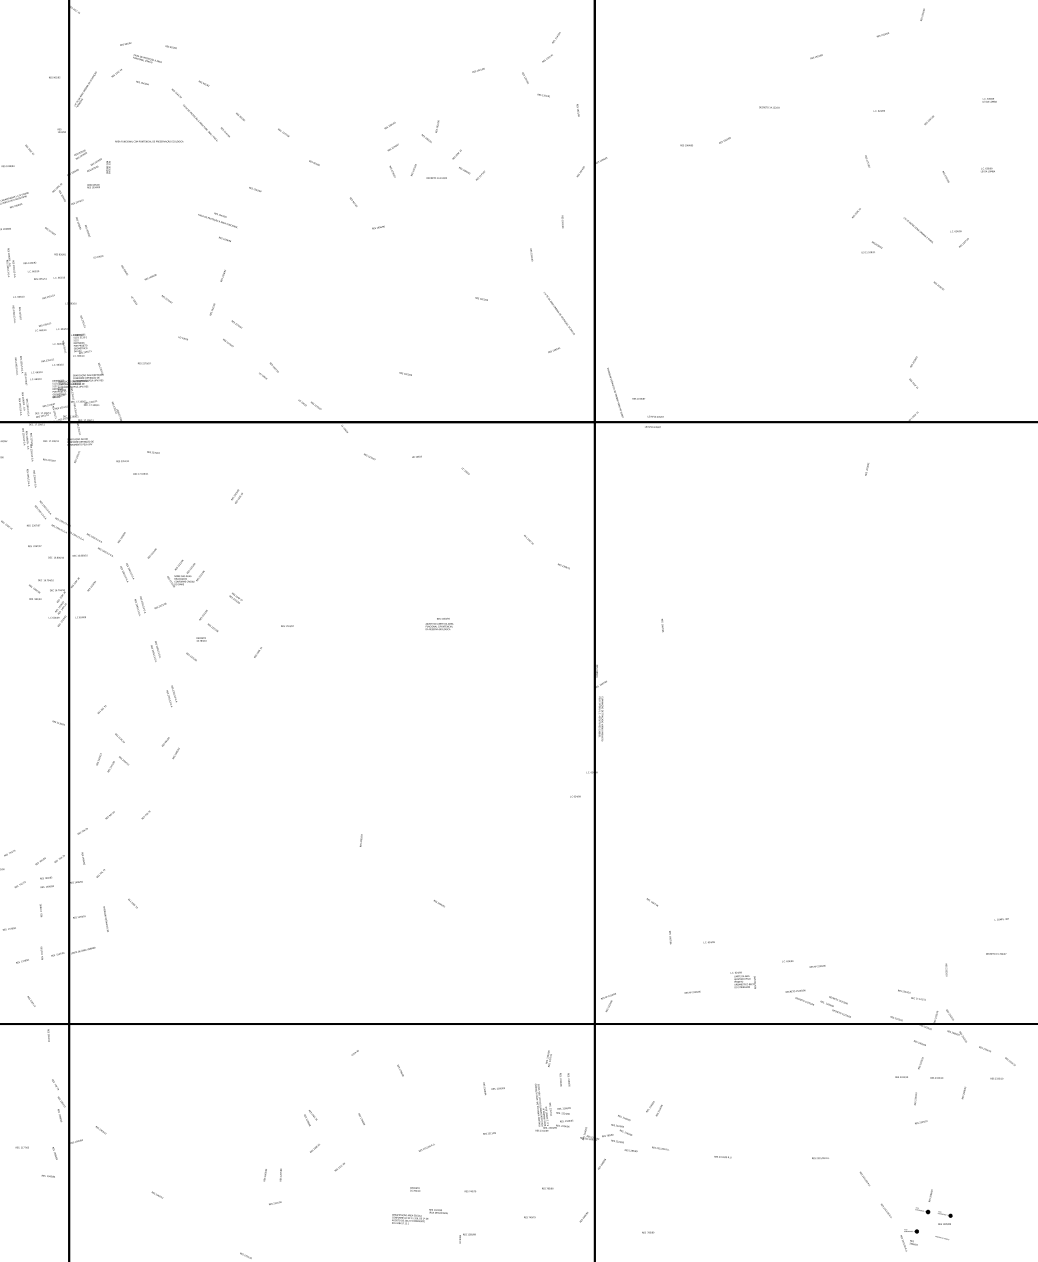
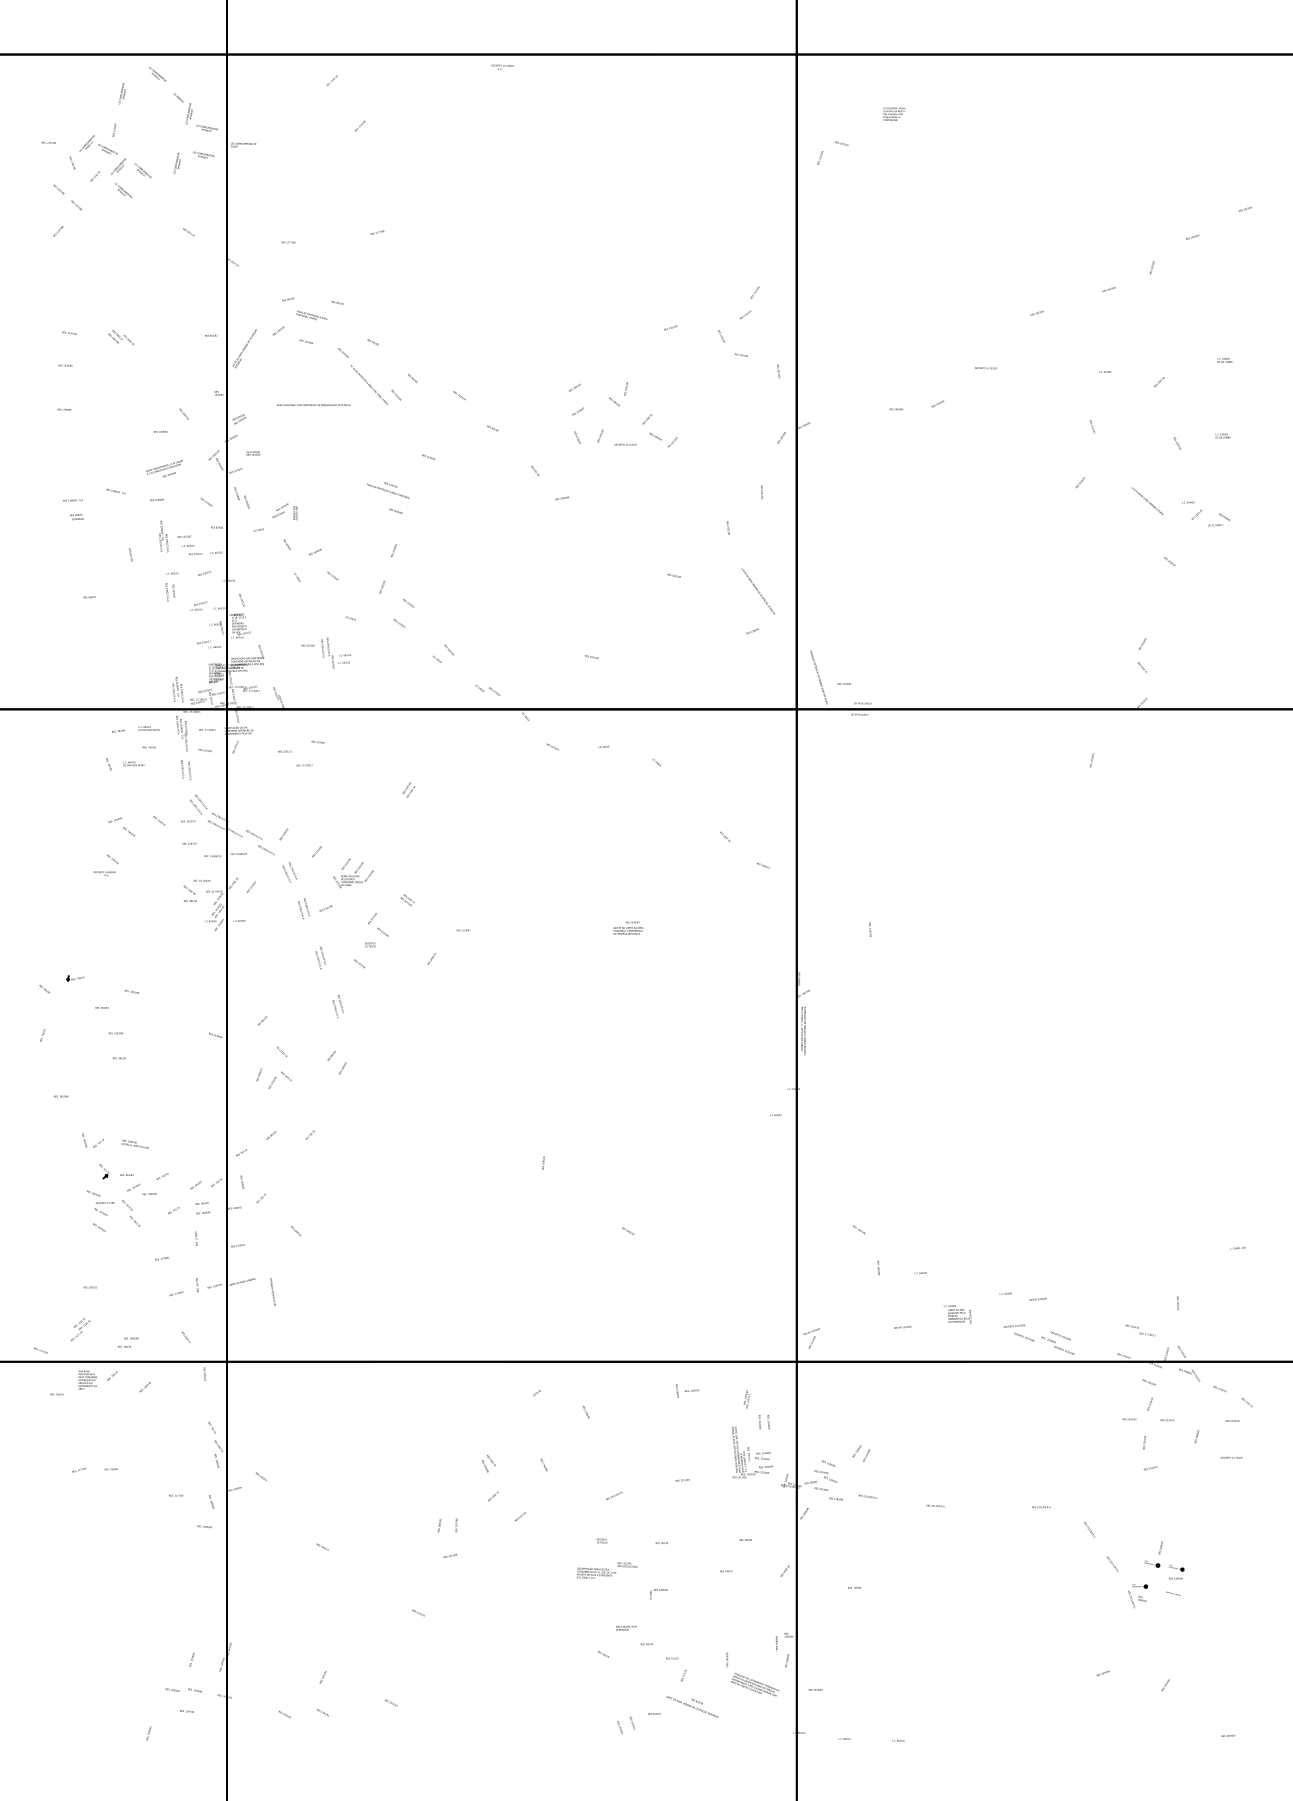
text: (98, 165) -> (284, 511), moved
text: (872, 247) -> (1219, 519), moved
text: (28, 369) -> (335, 652), moved
text: (105, 918) -> (272, 1291), moved
text: (995, 953) -> (1231, 1457), moved
text: (494, 1088) -> (687, 1390), moved

